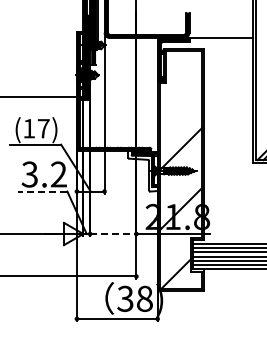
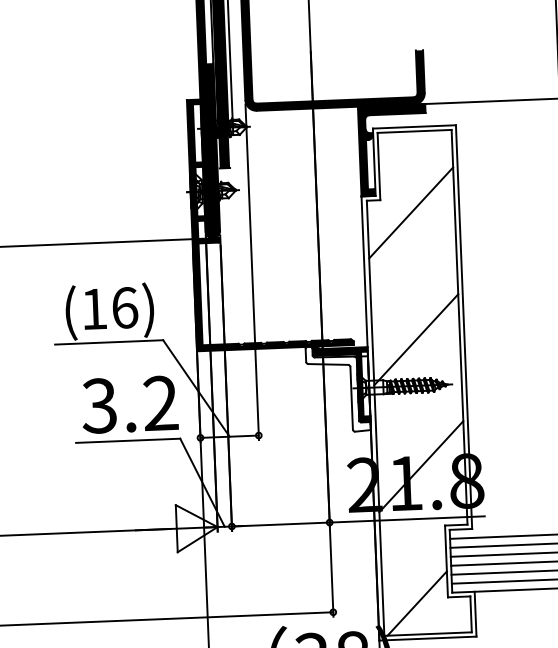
line: (180, 88) -> (410, 211), added
text: (43, 128) -> (124, 307), (17) -> (16)
line: (42, 191) -> (127, 440), dashed -> solid
line: (113, 234) -> (281, 525), dashed -> solid

